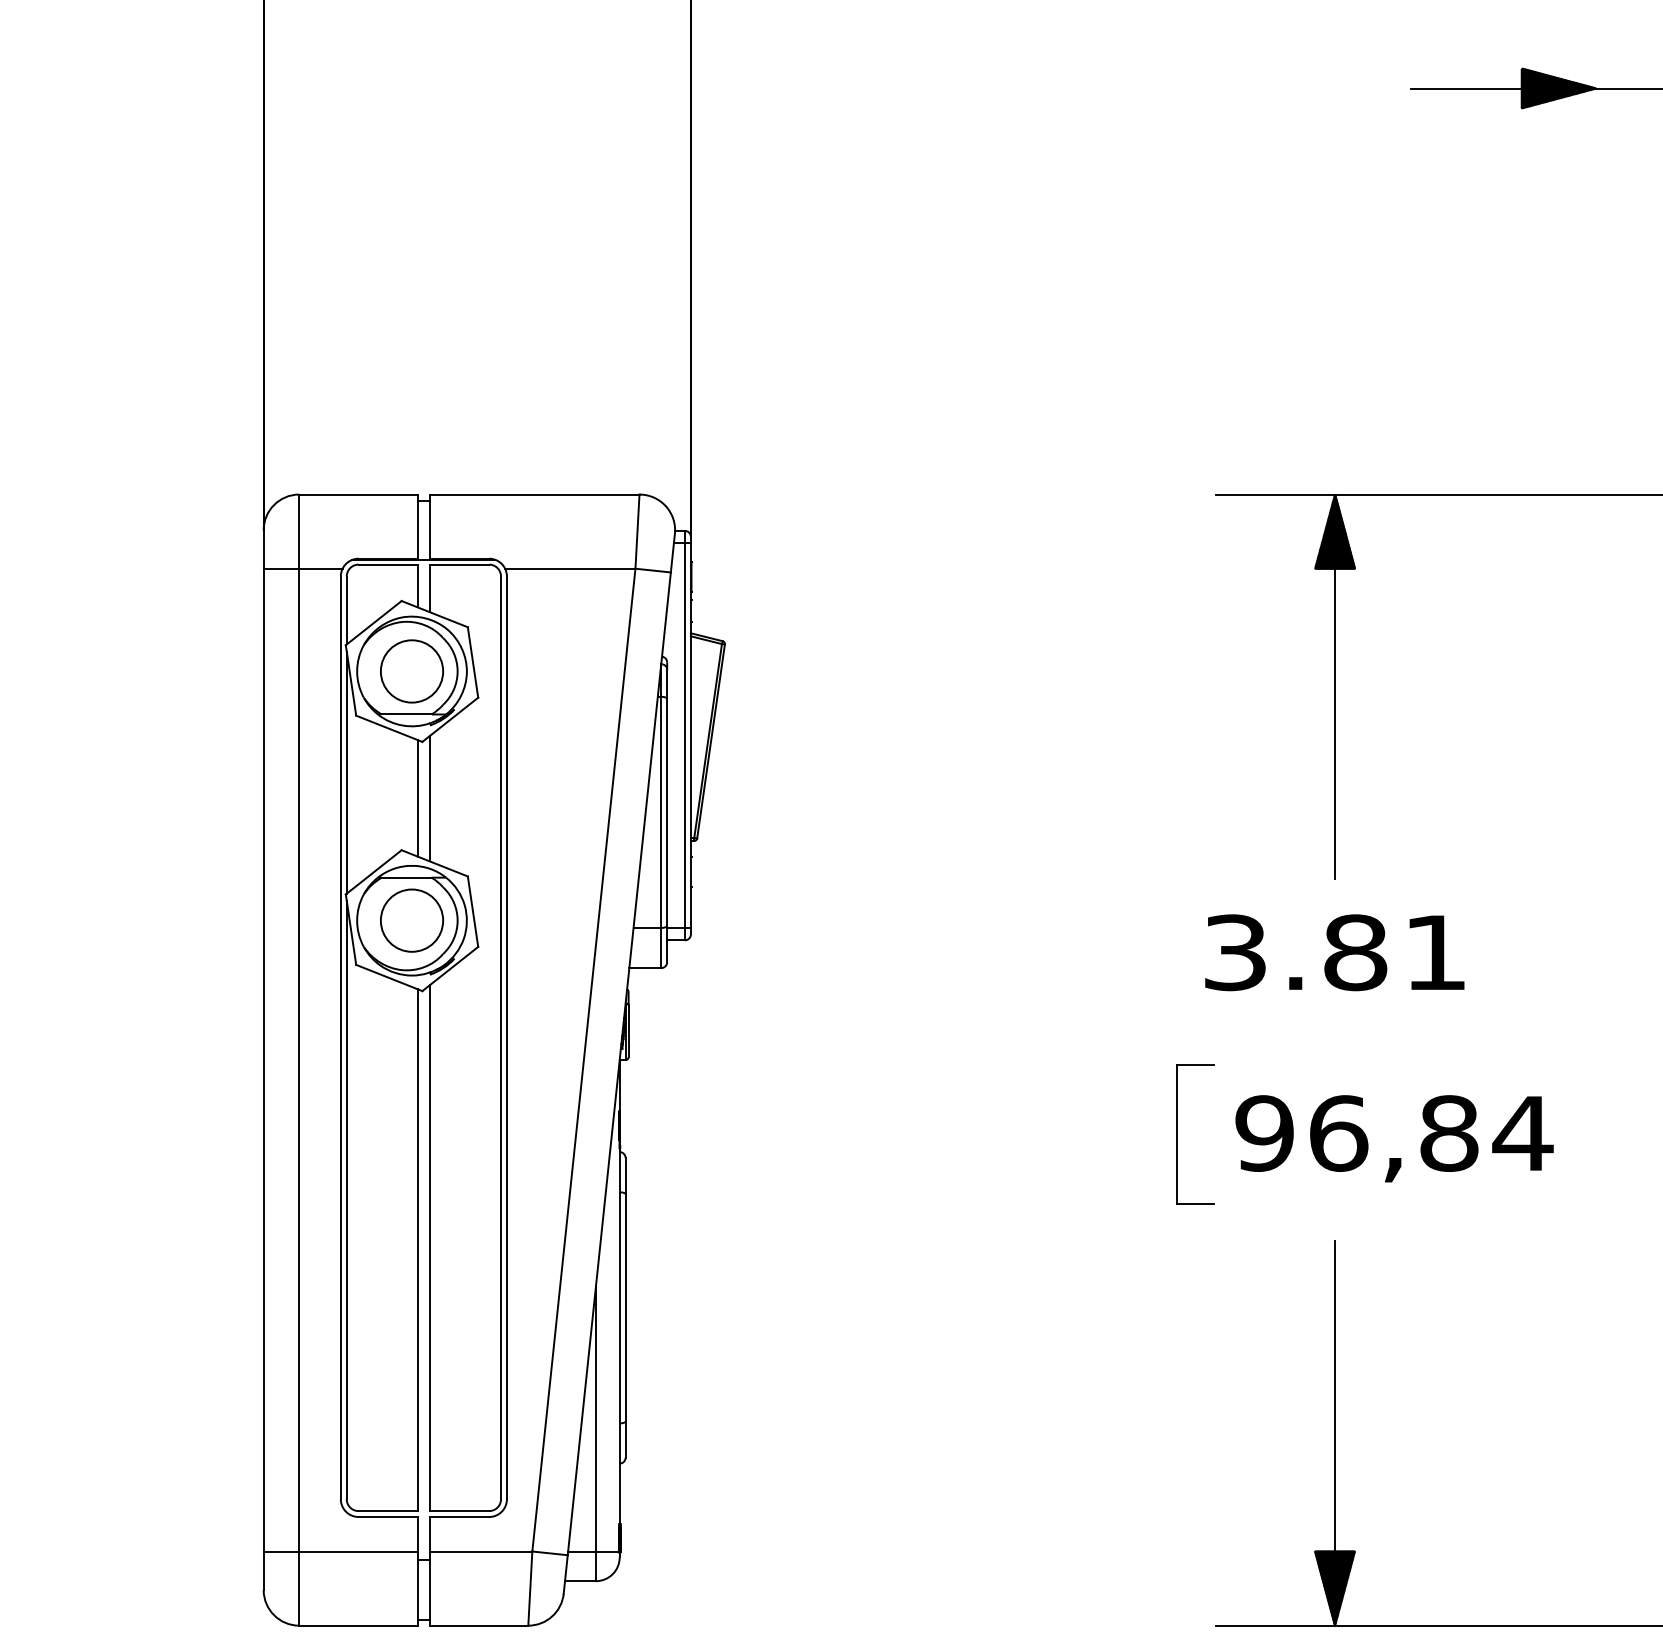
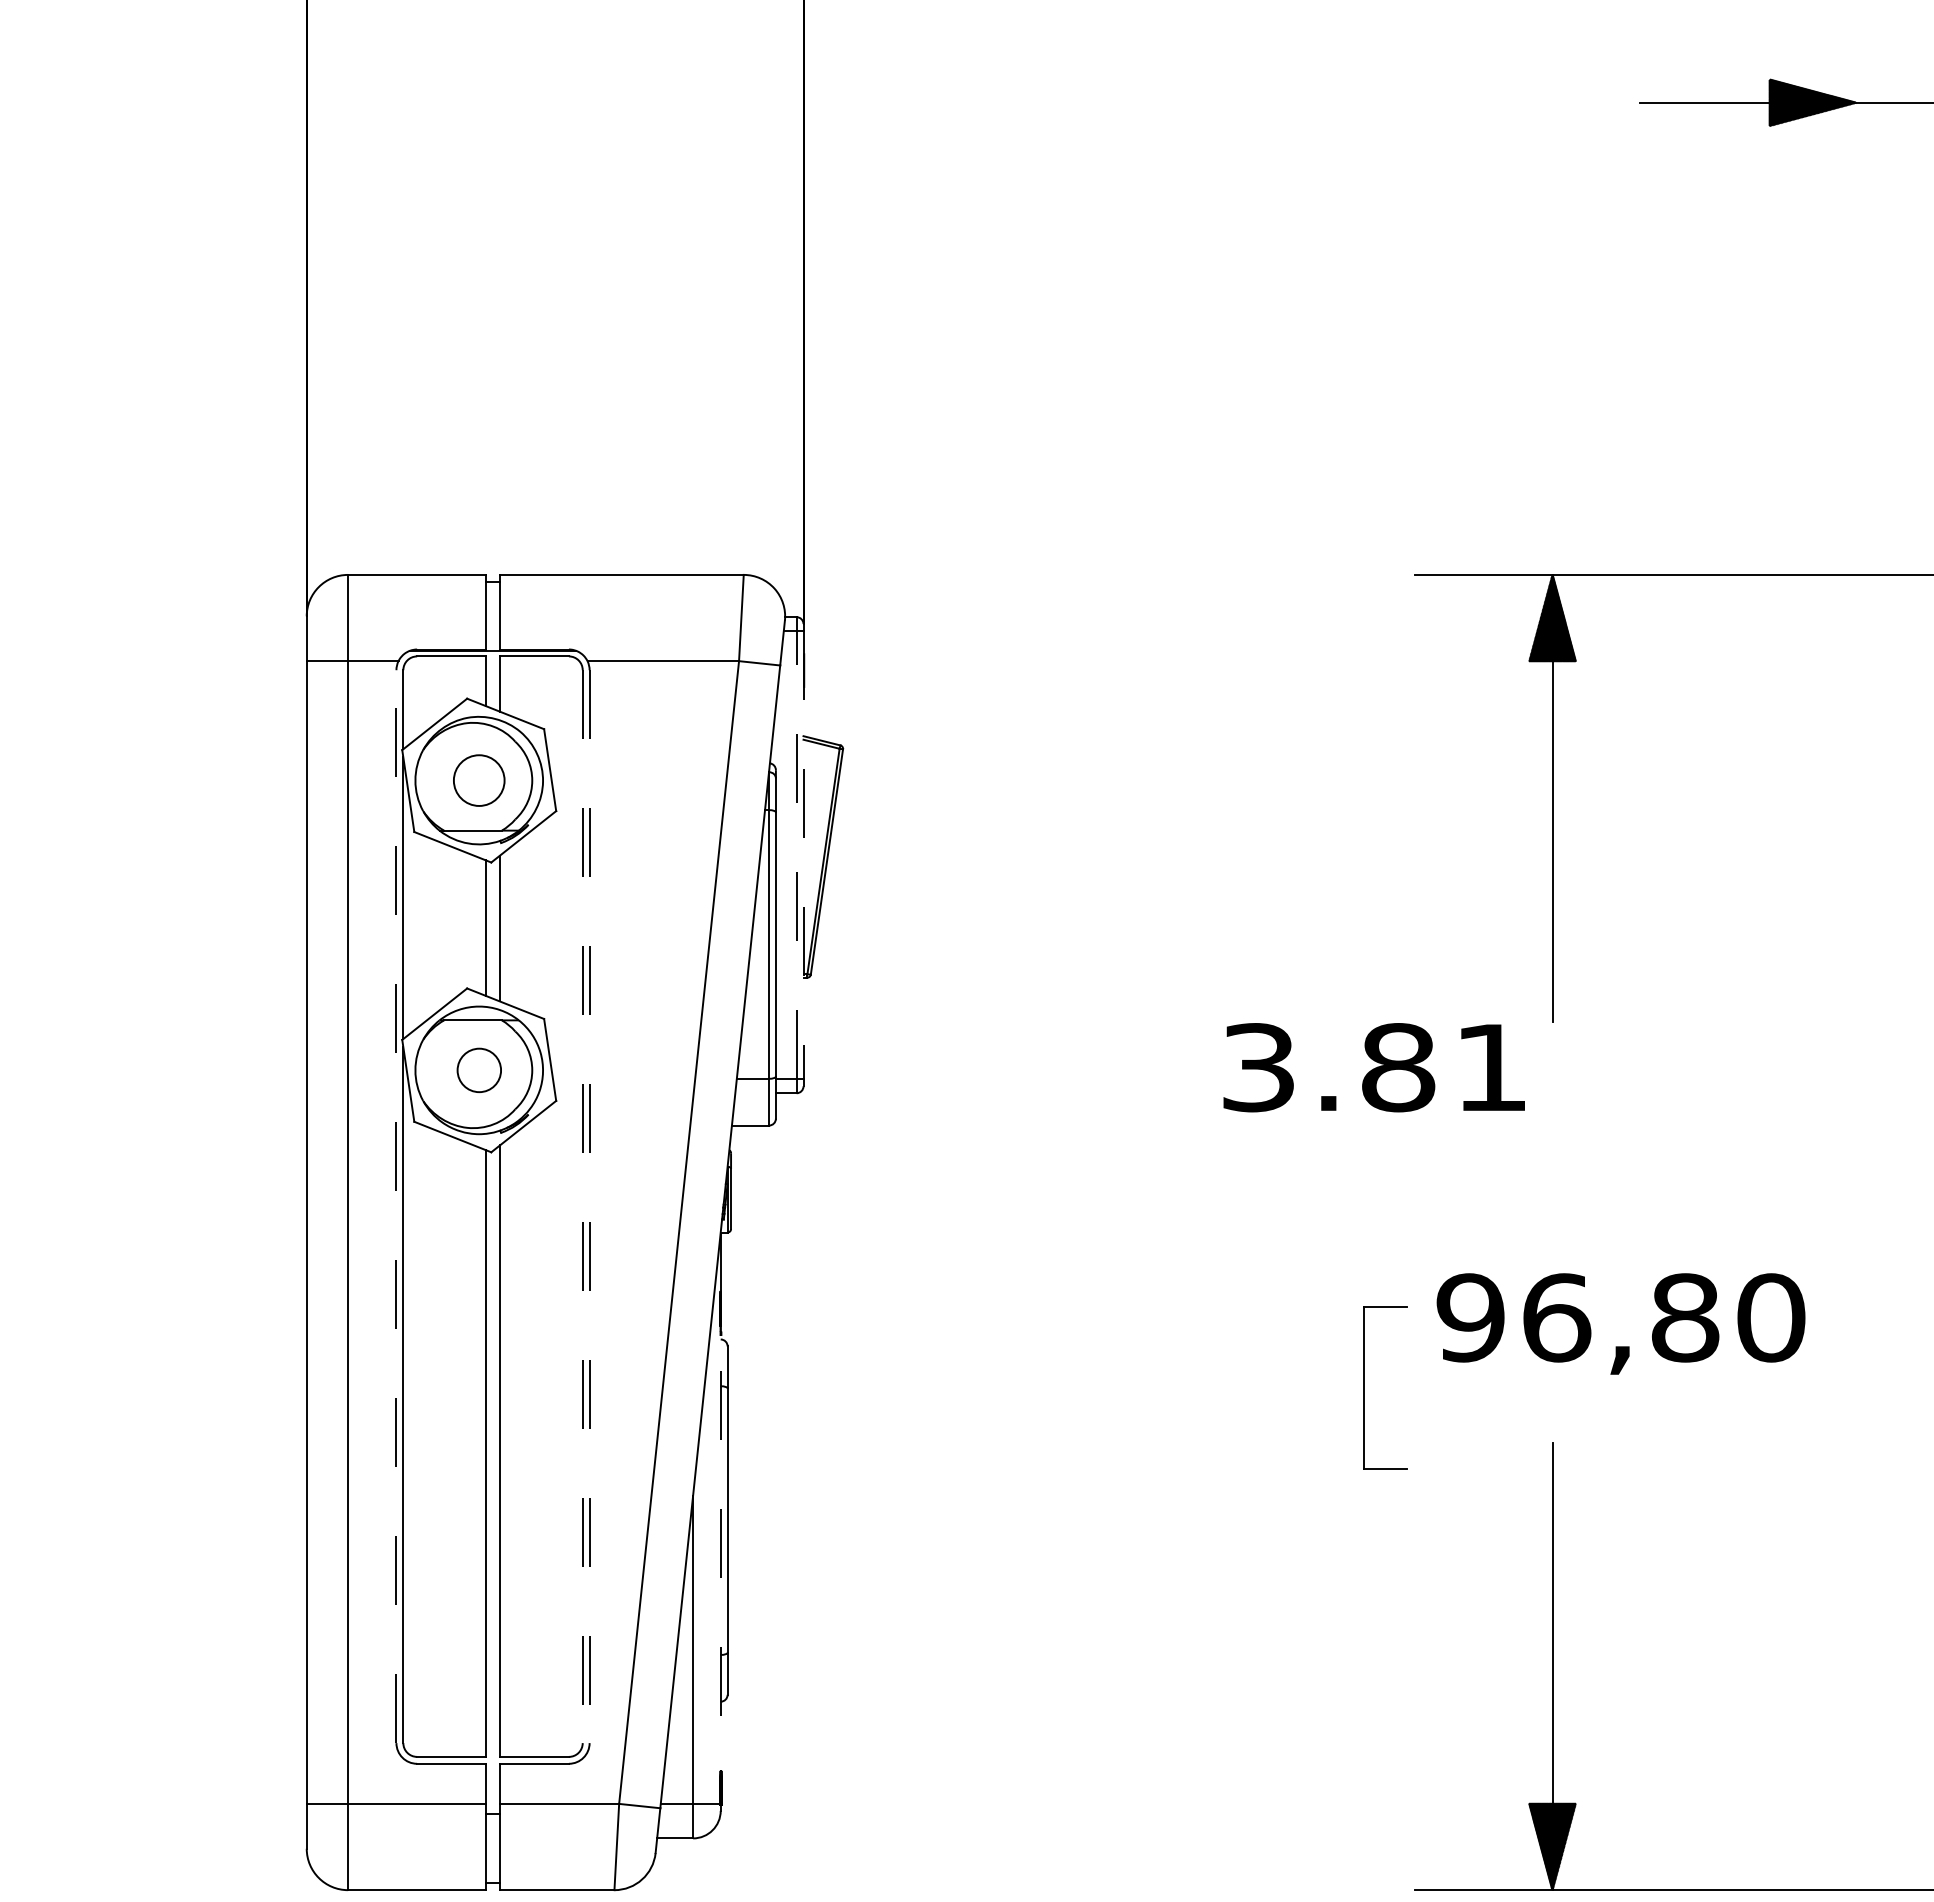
circle: (412, 671) -> (479, 780), size x0.7
line: (684, 735) -> (796, 854), solid -> dashed
line: (690, 735) -> (803, 855), solid -> dashed
circle: (412, 920) -> (479, 1070), size x0.6
text: (1334, 952) -> (1373, 1067), moved
line: (340, 1037) -> (396, 1206), solid -> dashed
line: (500, 1038) -> (582, 1207), solid -> dashed
line: (506, 1038) -> (589, 1207), solid -> dashed
text: (1522, 1133) -> (1770, 1317), 96,84 -> 96,80
part: (1177, 1134) -> (1364, 1387), moved
line: (619, 1306) -> (720, 1518), solid -> dashed

